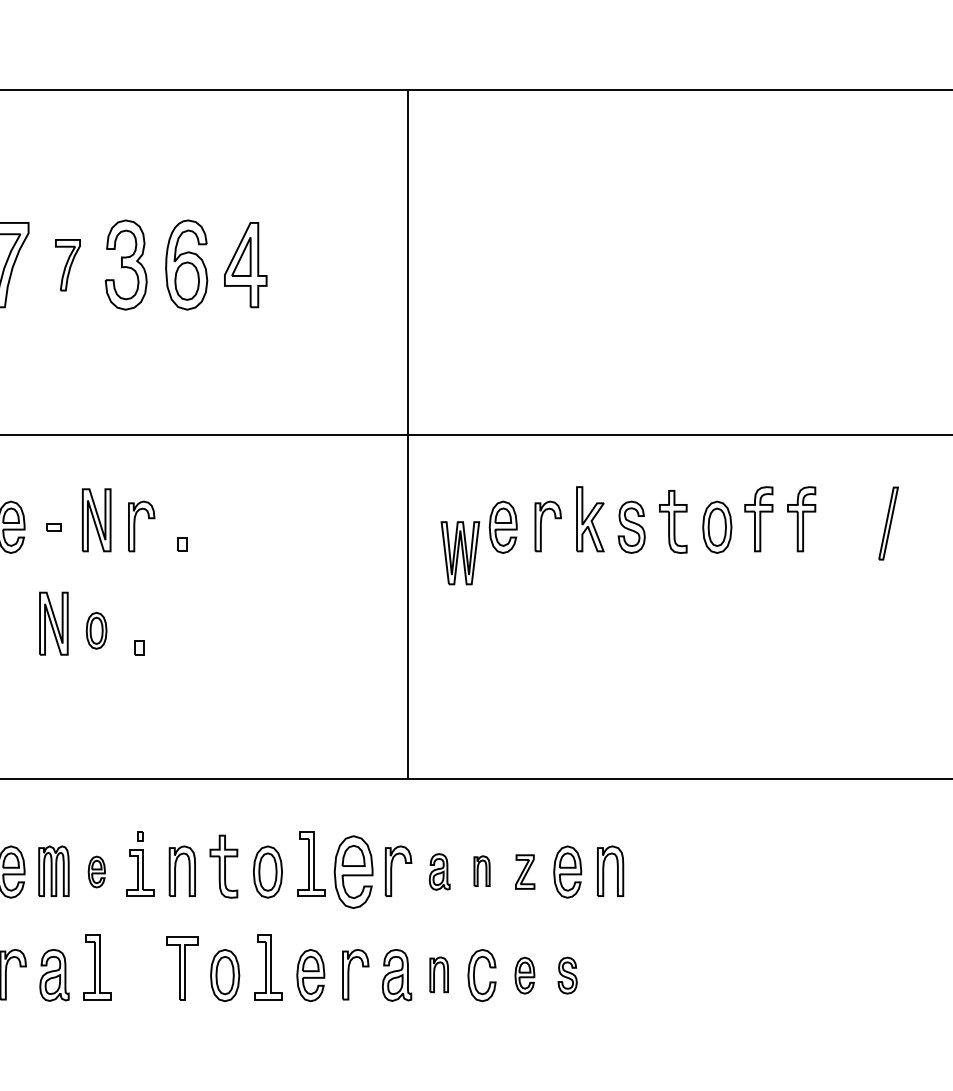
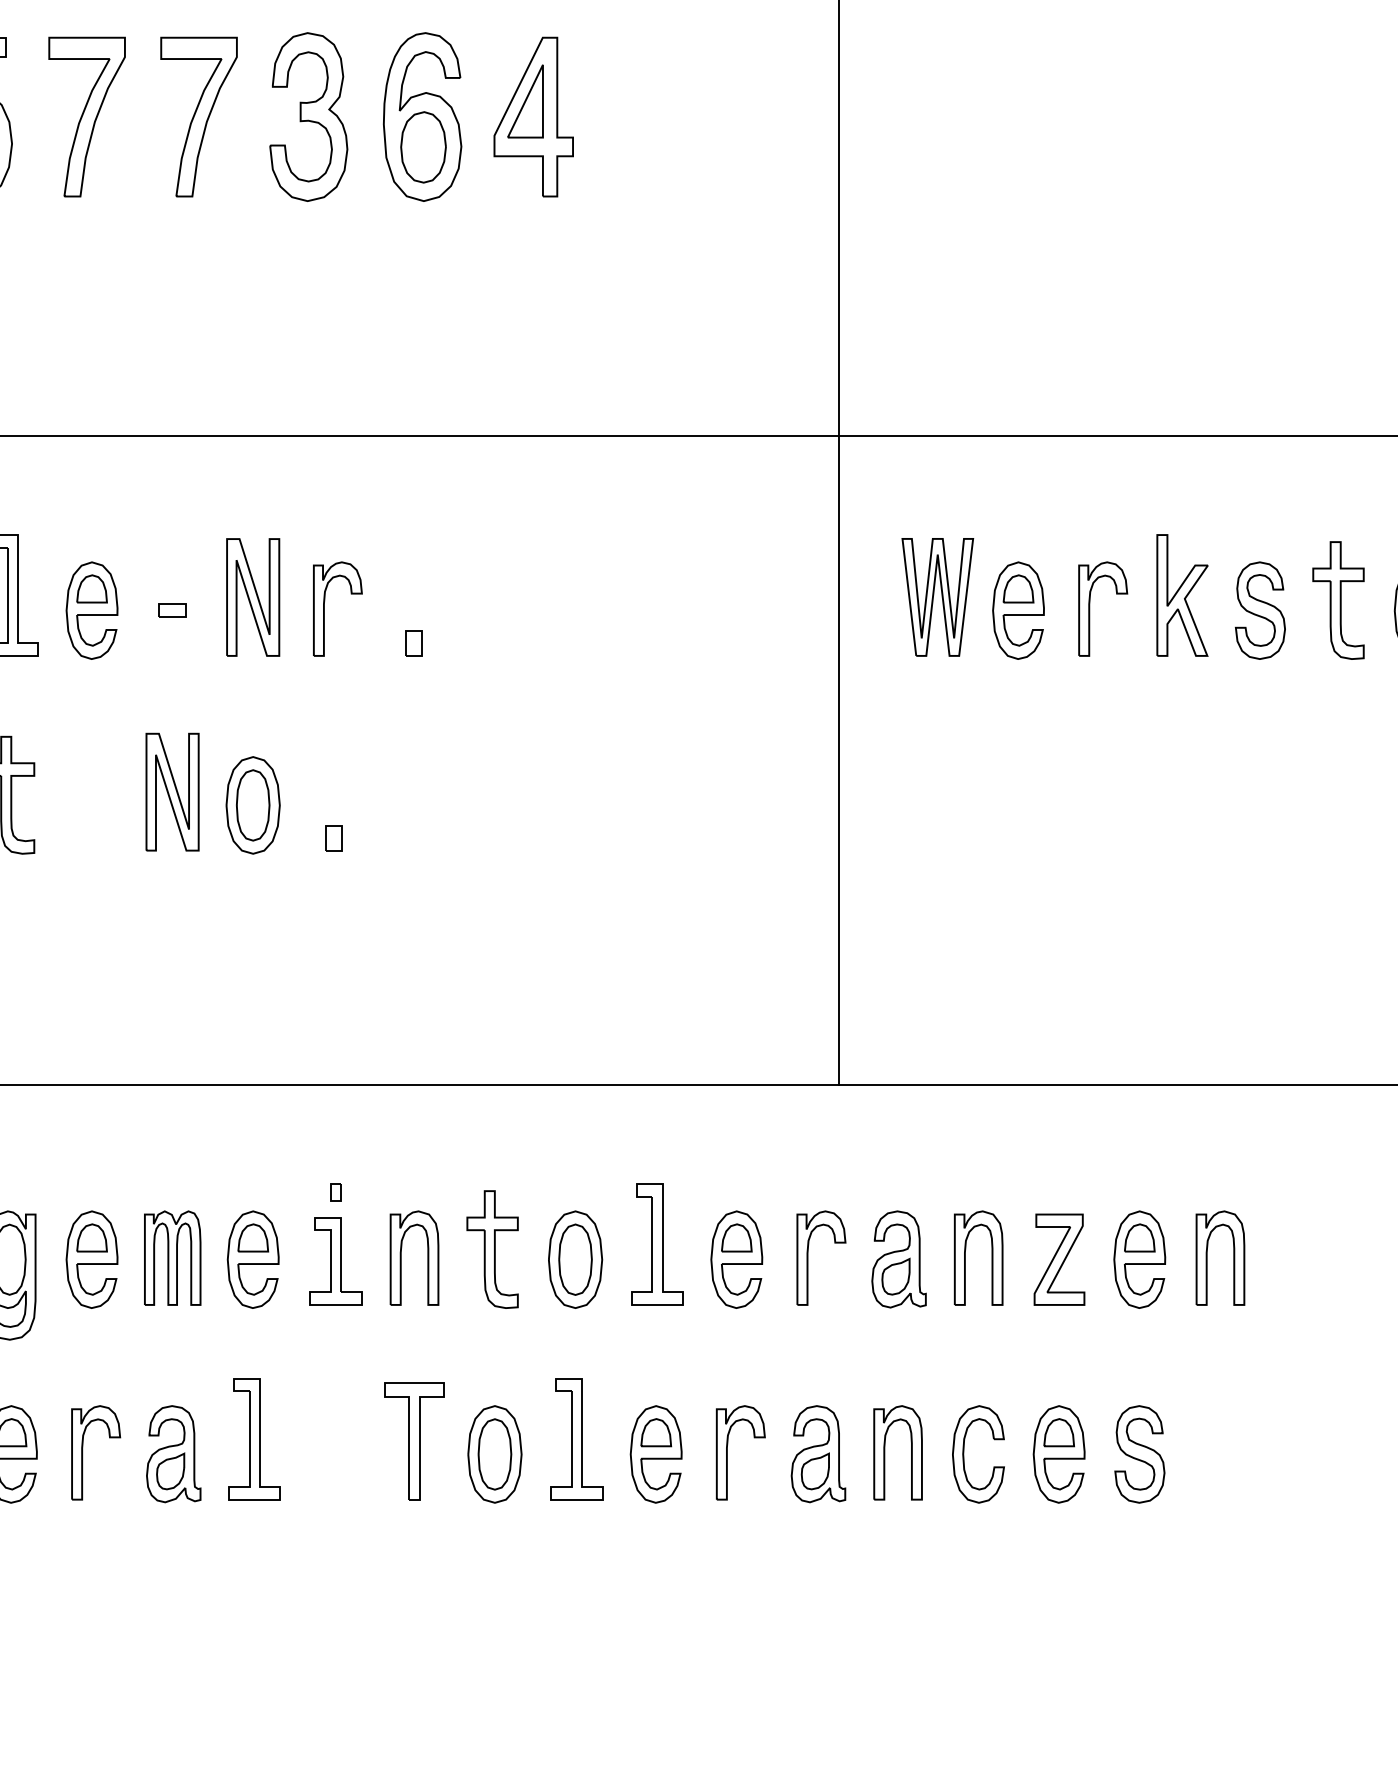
part: (67, 265) -> (198, 117), size x1.67
part: (460, 553) -> (937, 597), moved
part: (96, 630) -> (252, 804), size x1.43
part: (481, 870) -> (977, 1256), size x1.67
part: (96, 871) -> (252, 1258), size x1.67
part: (353, 871) -> (736, 1258), size x0.71
part: (439, 871) -> (898, 1258), size x1.43
part: (525, 871) -> (1060, 1258), size x1.43
part: (438, 974) -> (896, 1452), size x1.43
part: (524, 975) -> (1058, 1454), size x1.43
part: (567, 975) -> (1139, 1454), size x1.43

